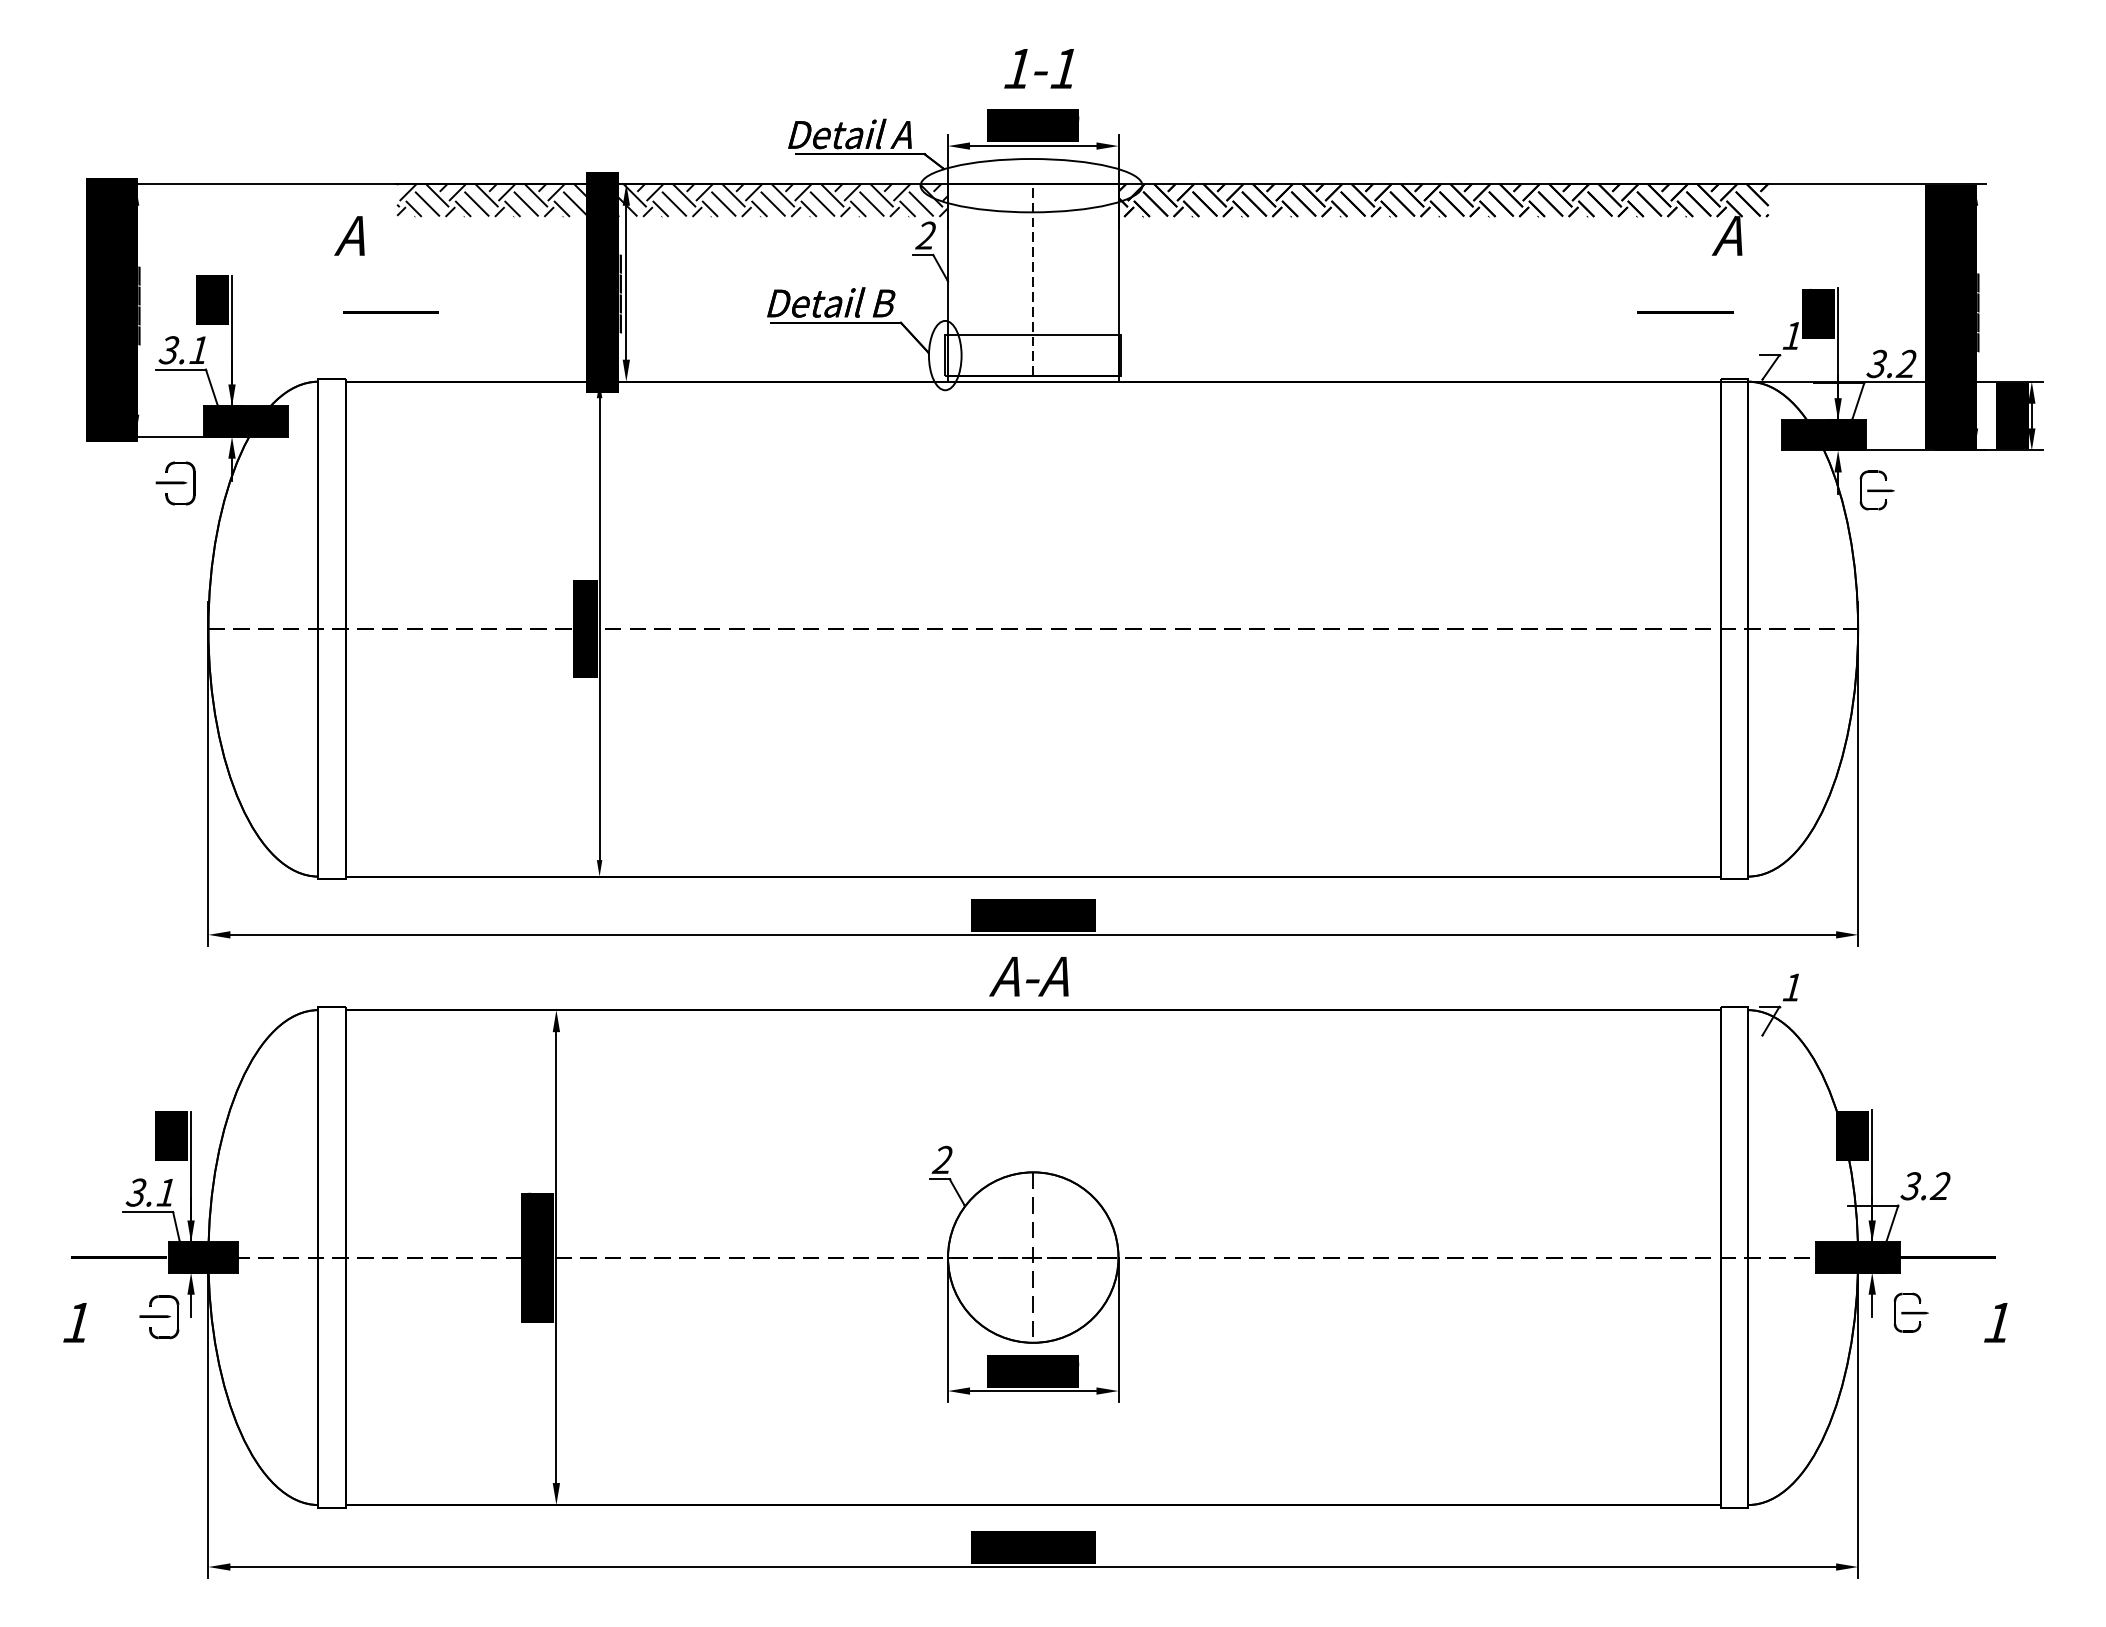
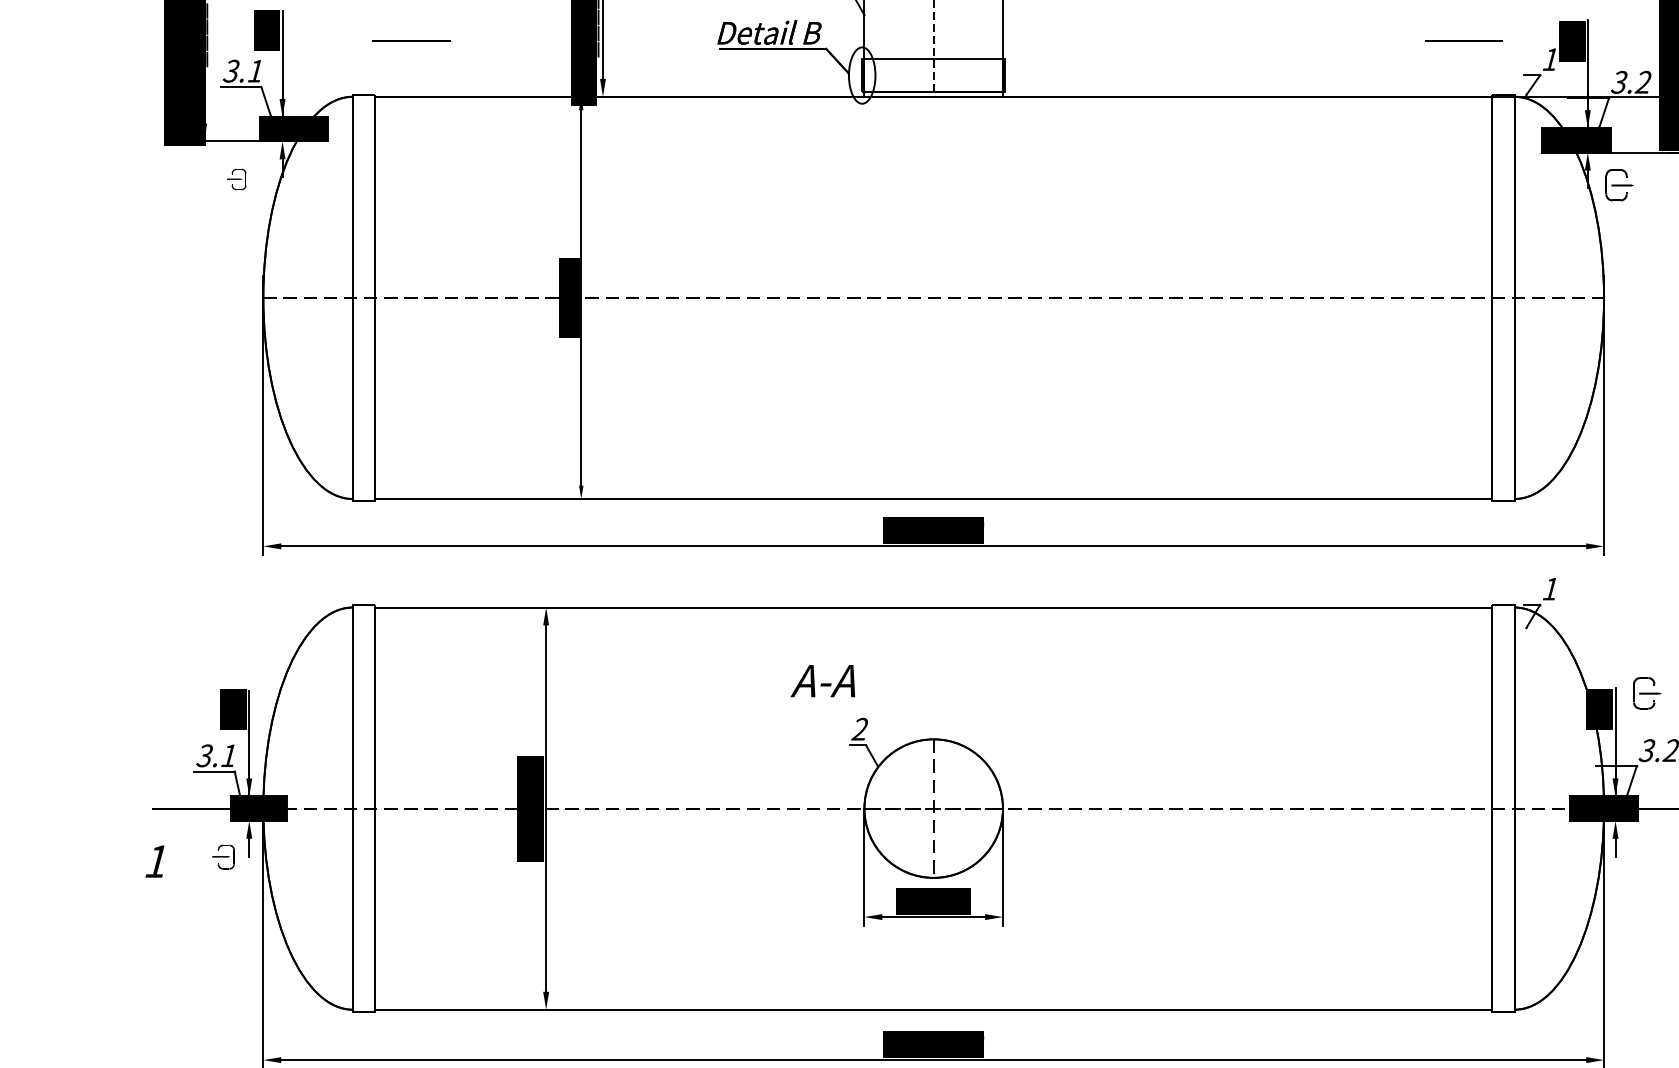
part: (175, 483) -> (236, 179), size x0.6
text: (1028, 976) -> (822, 680), moved
part: (1910, 1312) -> (1646, 693), moved
part: (159, 1317) -> (223, 857), size x0.7

